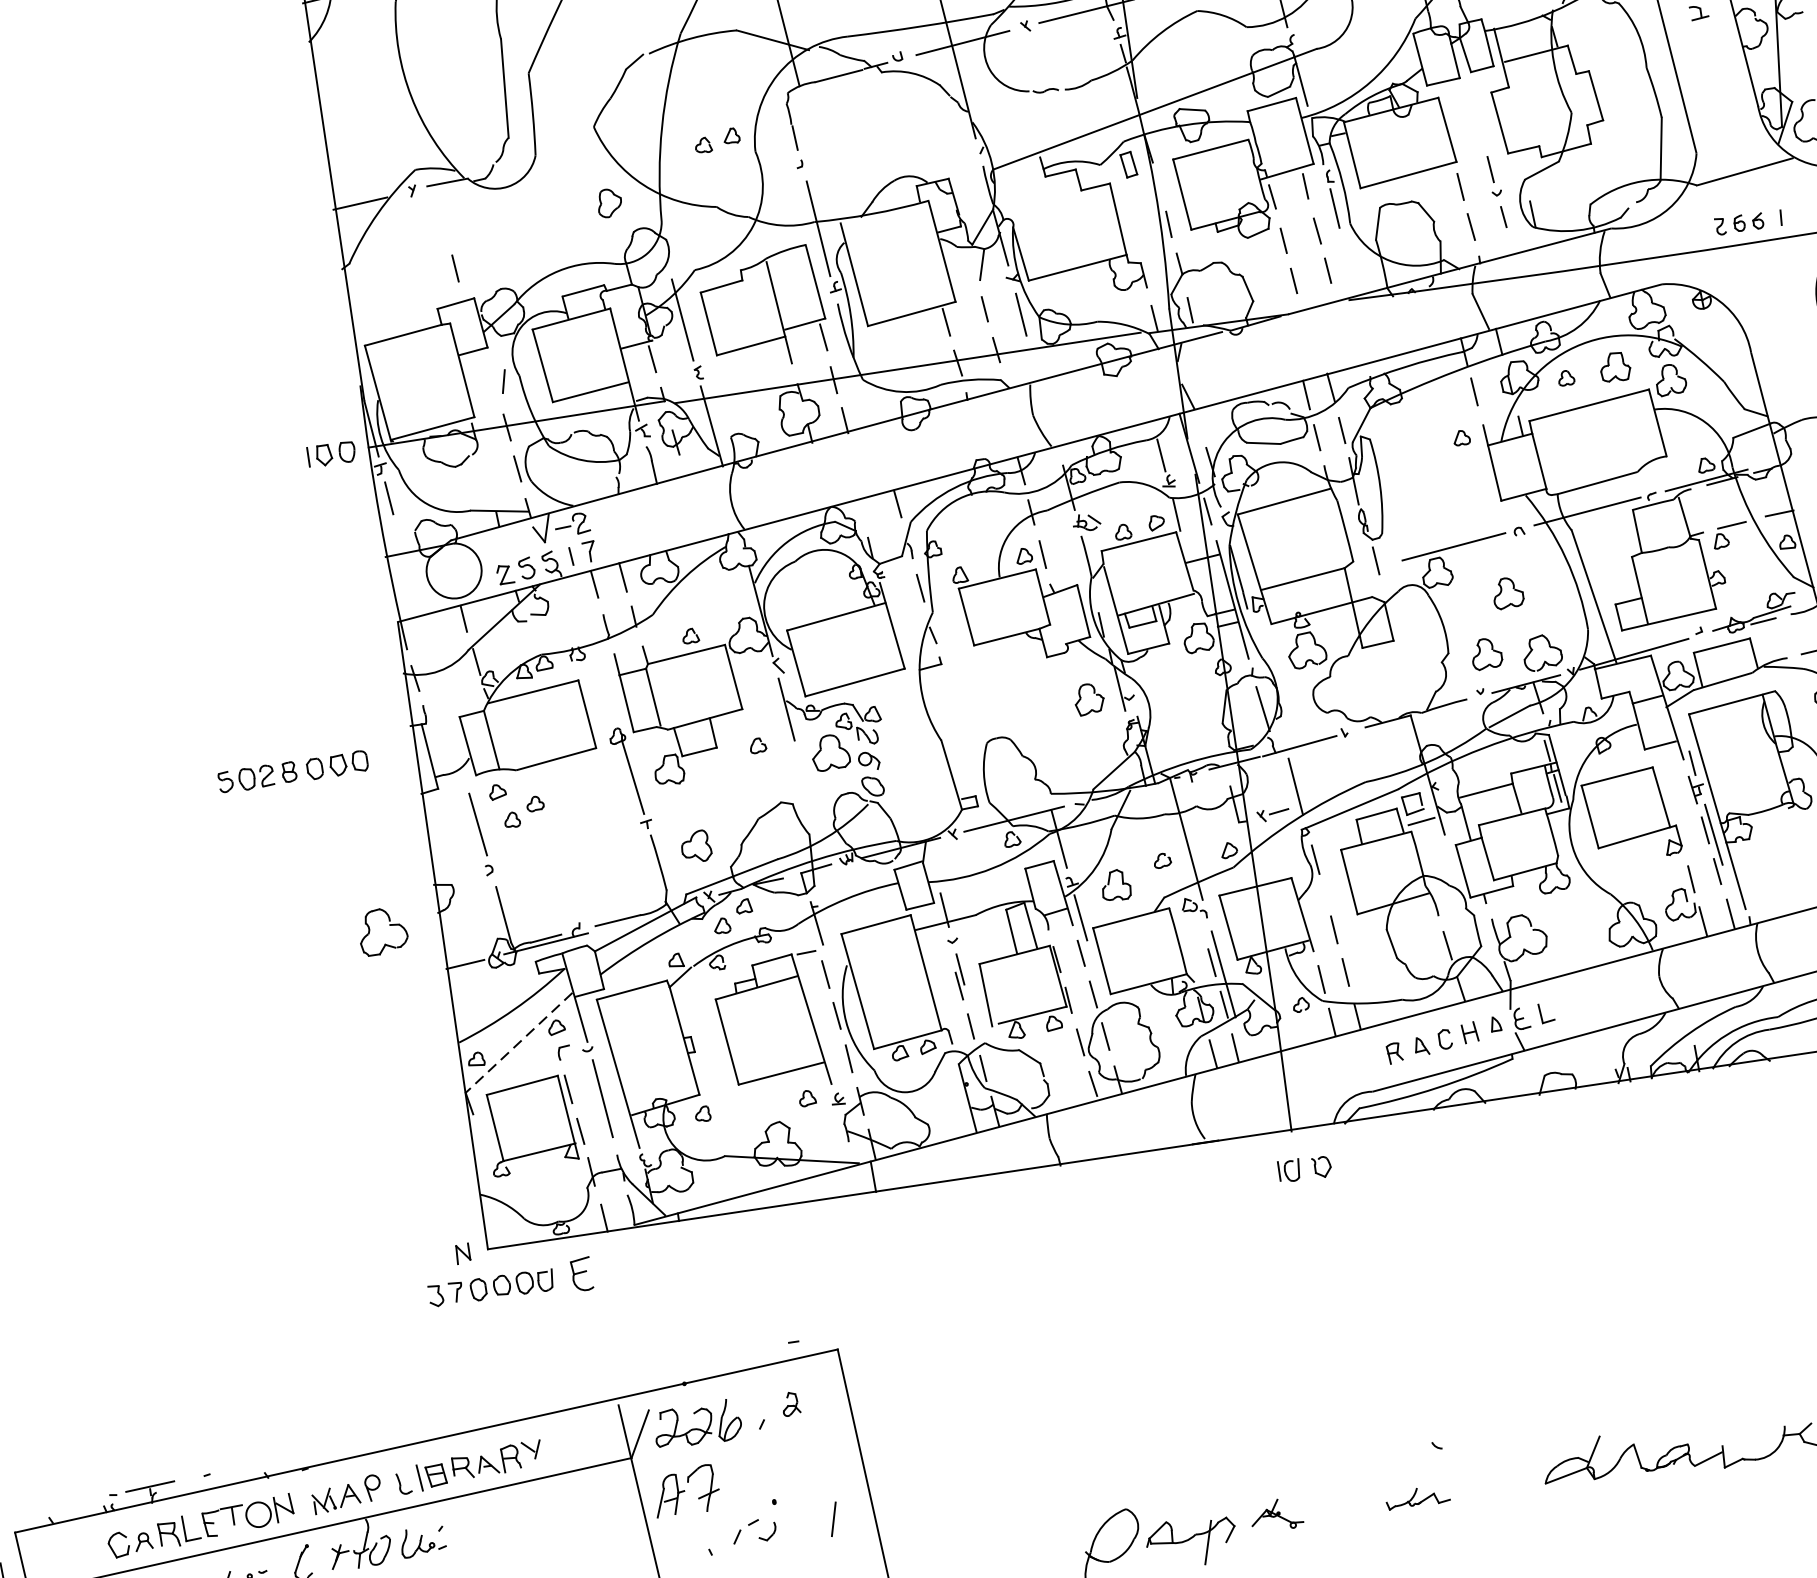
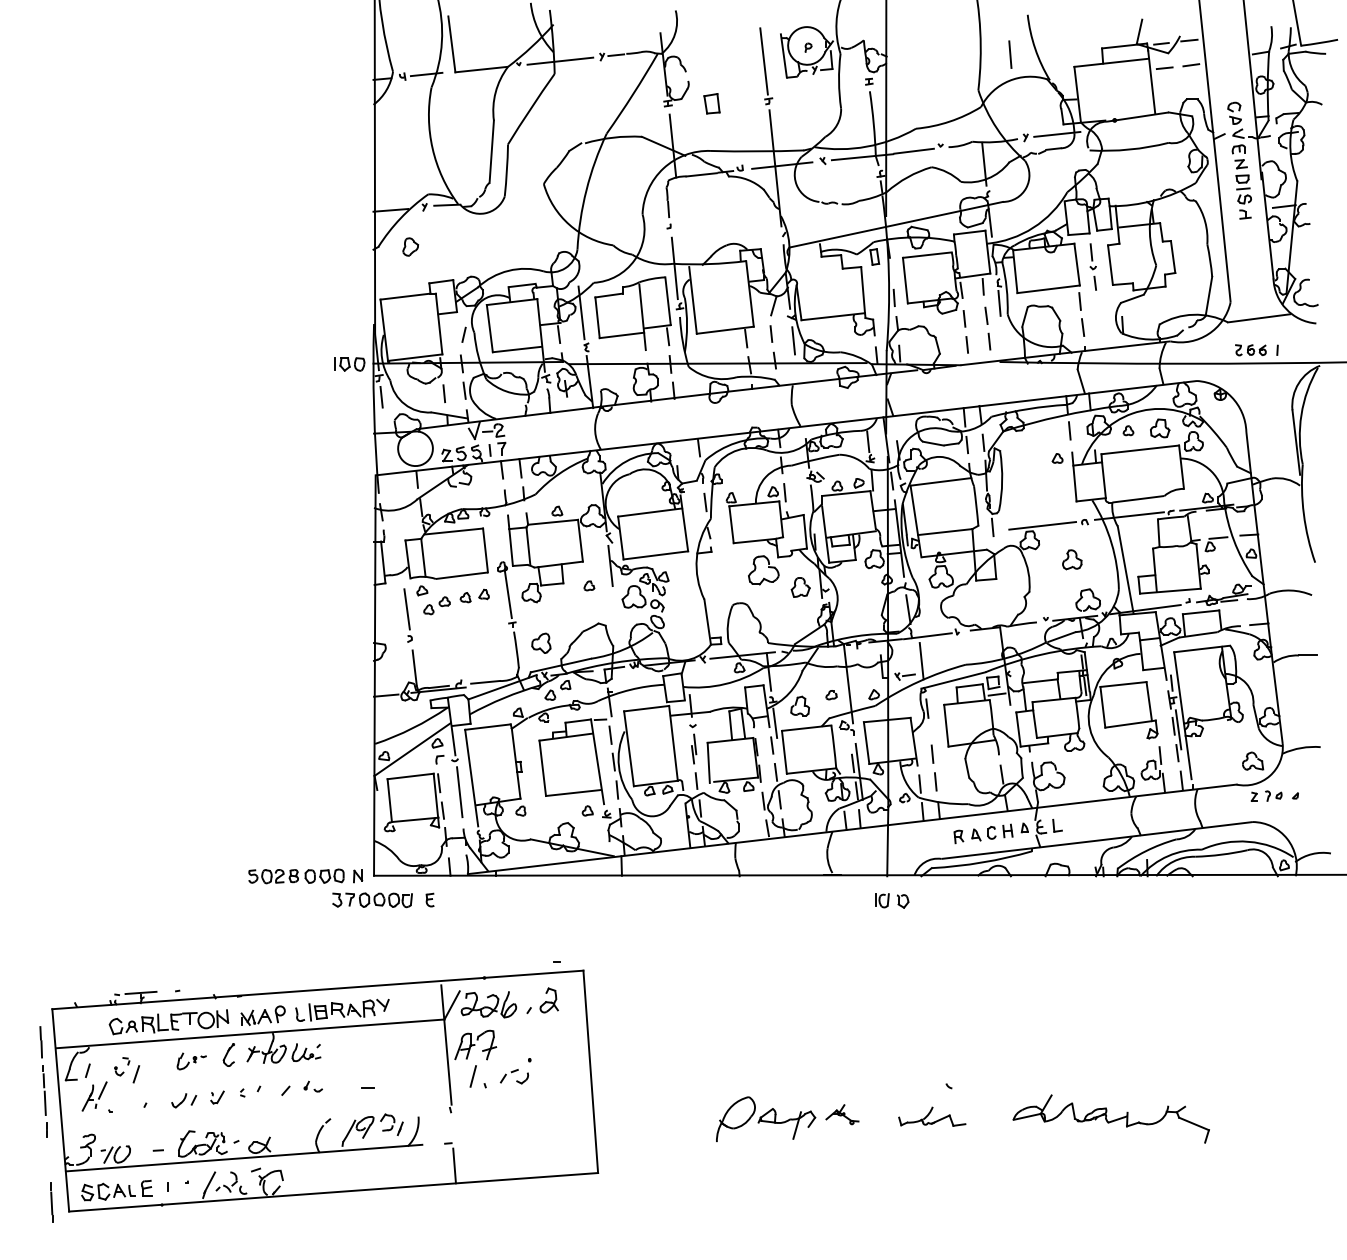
part: (716, 139) -> (474, 595), moved
part: (1495, 191) -> (1092, 266), moved
part: (609, 202) -> (410, 246), moved
line: (454, 268) -> (443, 393), moved
part: (1486, 653) -> (1053, 595), removed
part: (293, 772) -> (296, 876), moved
part: (382, 931) -> (763, 570), moved
line: (518, 1042) -> (412, 749), dashed -> solid
part: (580, 1273) -> (429, 899), size x0.62
part: (789, 1404) -> (548, 1000), size x1.67
part: (1417, 1497) -> (932, 1116), size x1.67
line: (832, 1519) -> (472, 1076), moved

